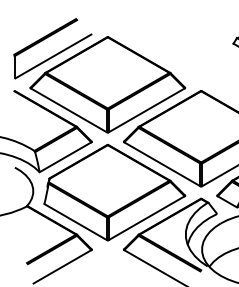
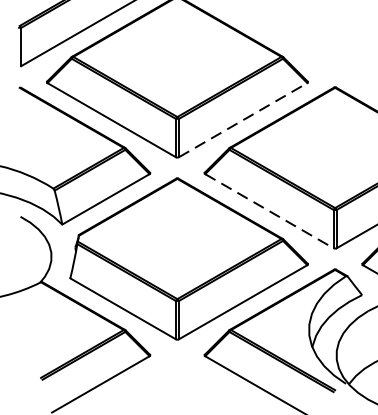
line: (146, 110) -> (242, 120), solid -> dashed
line: (162, 164) -> (269, 211), solid -> dashed

